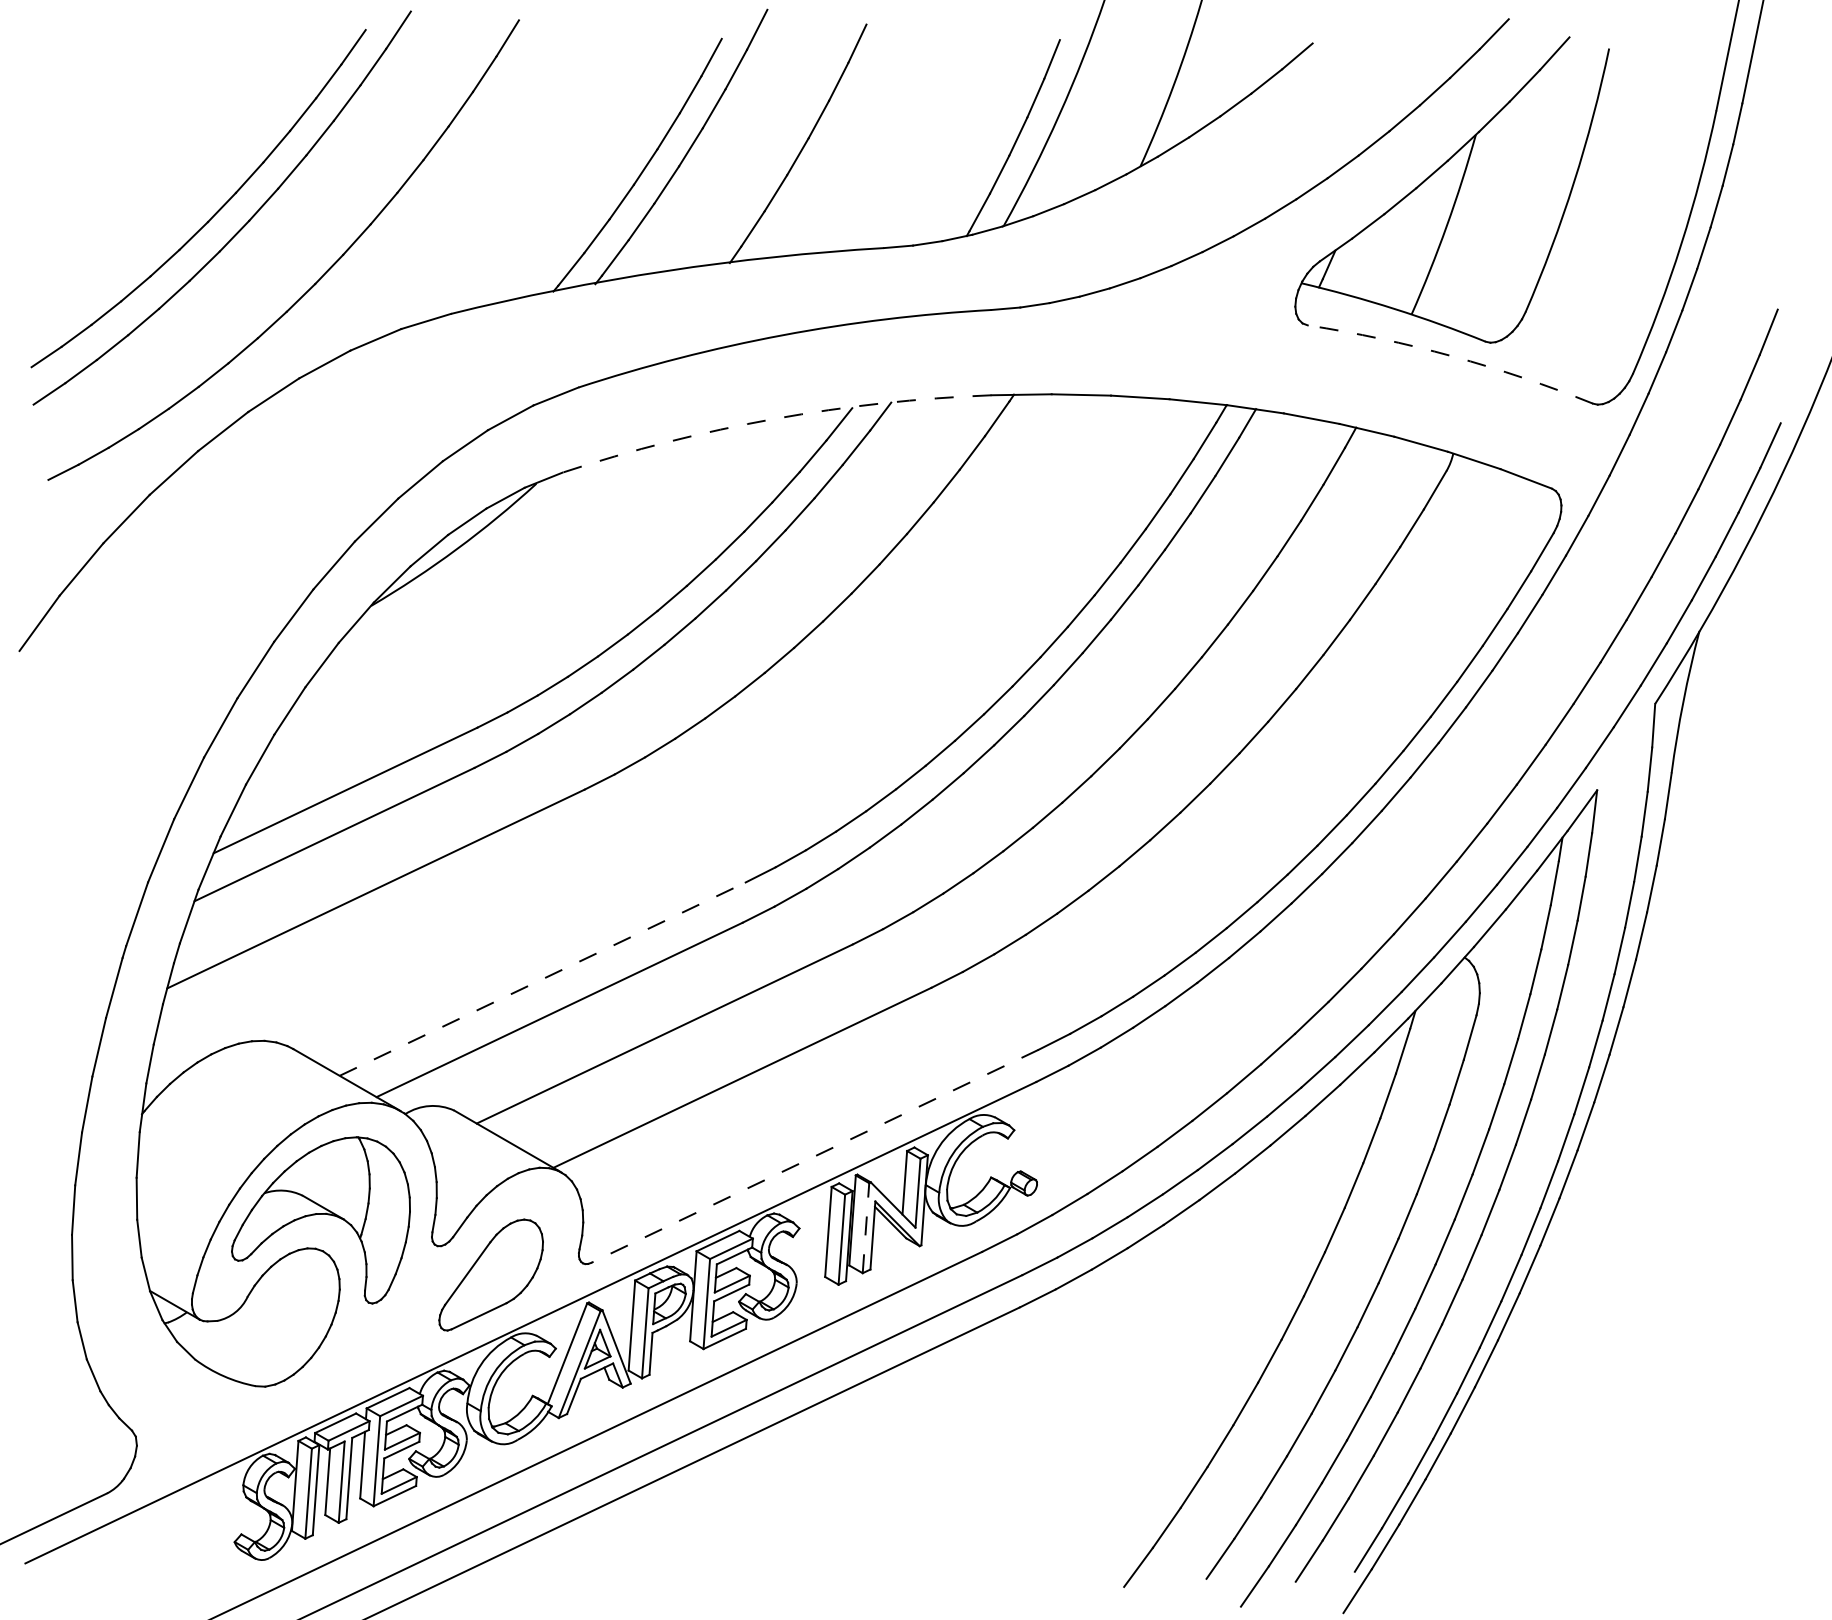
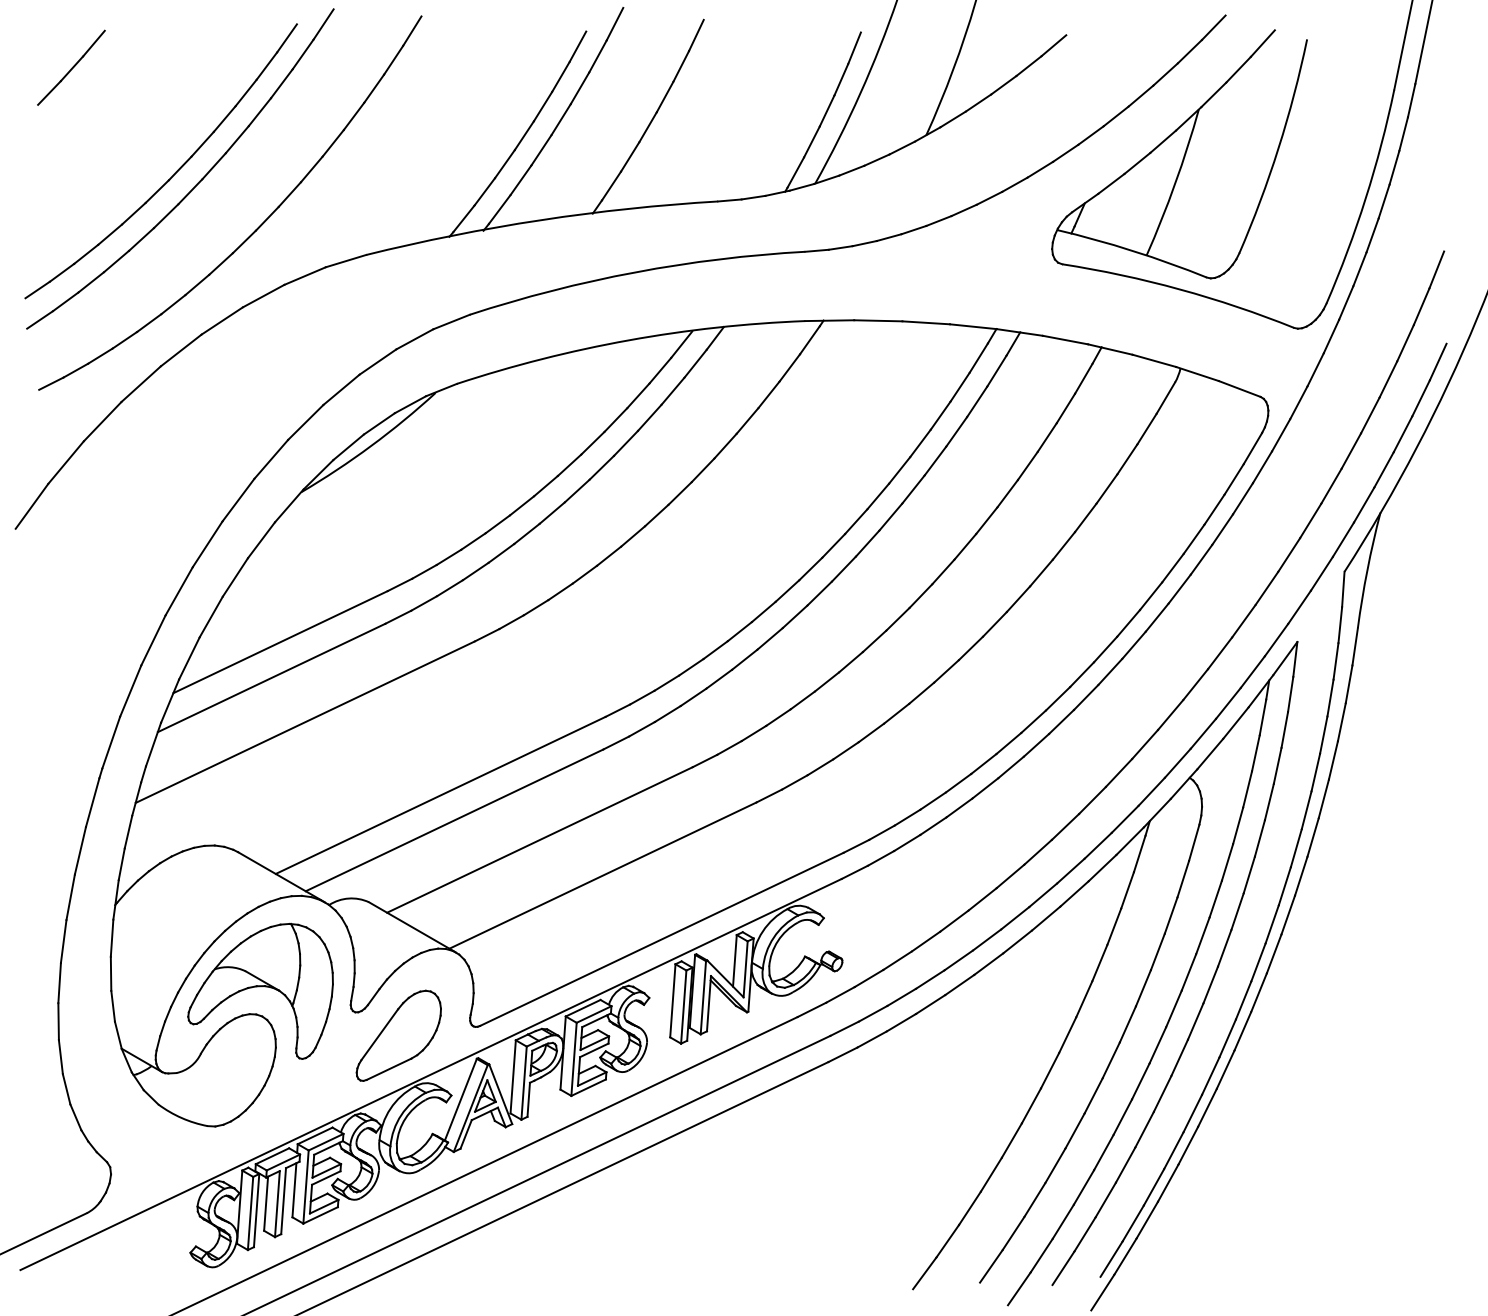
part: (88, 83) -> (71, 67), added
arc: (1452, 356) -> (1179, 289), dashed -> solid
arc: (773, 419) -> (628, 340), dashed -> solid
line: (542, 979) -> (440, 795), dashed -> solid
line: (814, 1156) -> (661, 939), dashed -> solid
line: (866, 1227) -> (703, 997), dashed -> solid

